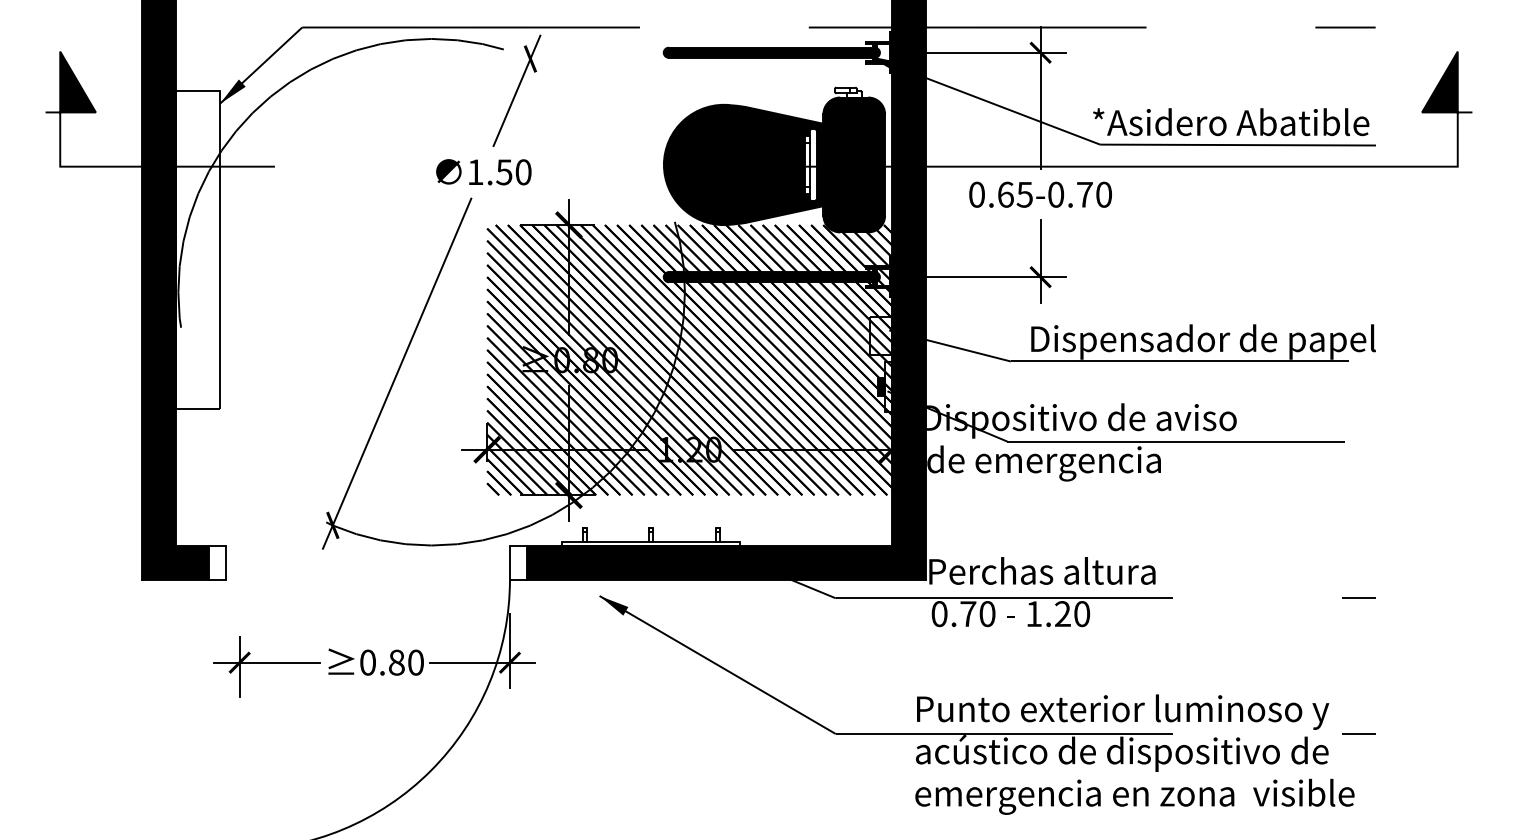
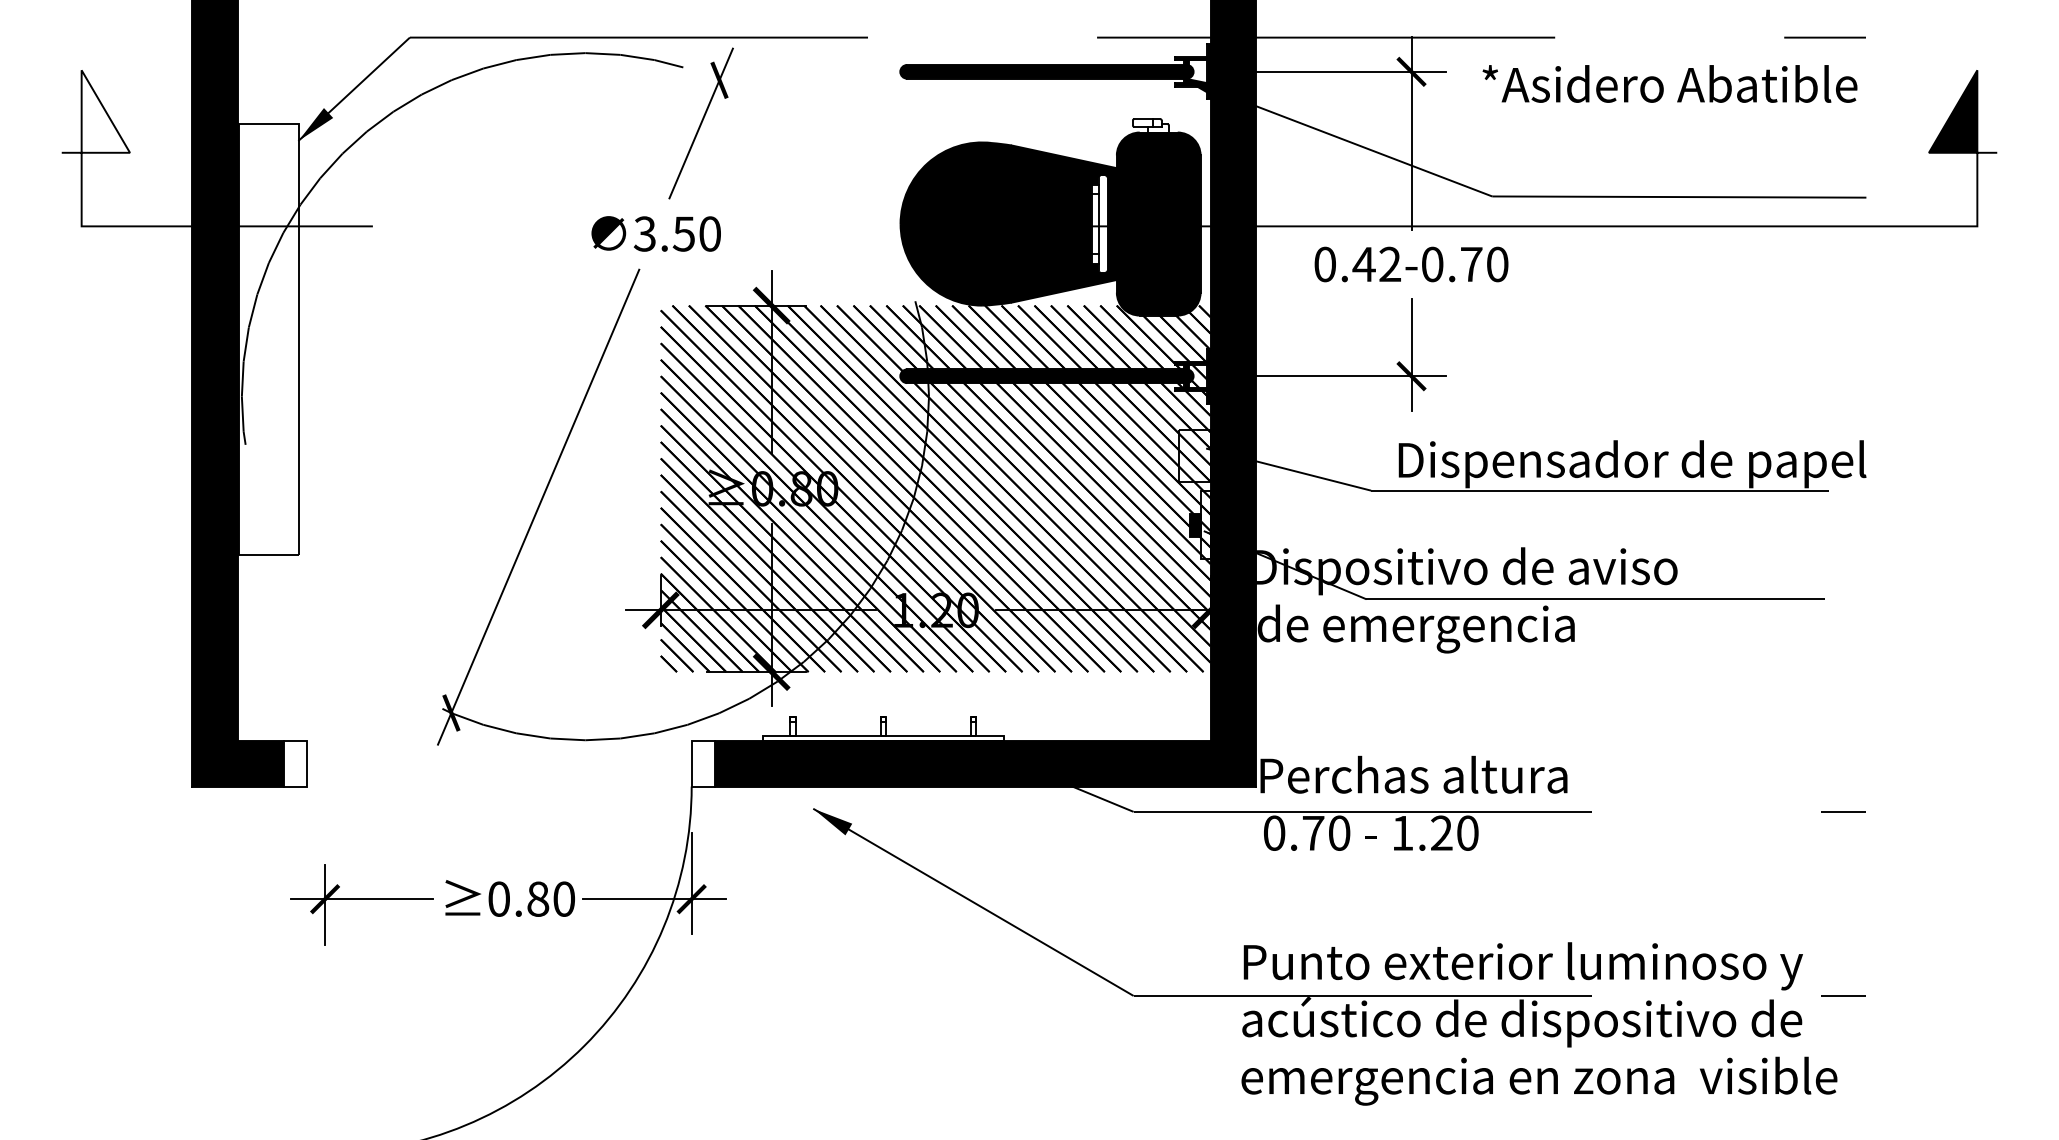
fill: (77, 81) -> (105, 111), removed
text: (1230, 121) -> (1669, 83), moved
text: (475, 171) -> (644, 233), 1.50 -> 3.50
text: (1014, 194) -> (1376, 264), 0.65-0.70 -> 0.42-0.70

